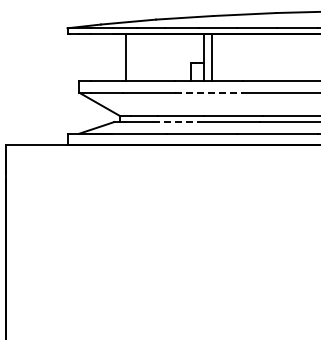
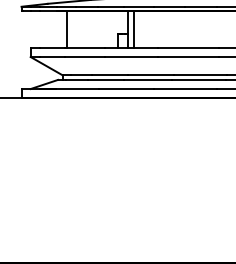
line: (208, 92) -> (131, 56), dashed -> solid
line: (176, 122) -> (106, 80), dashed -> solid

